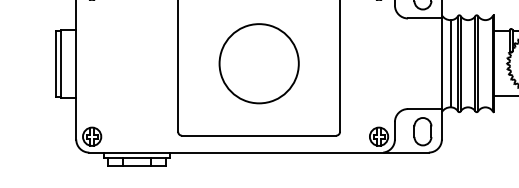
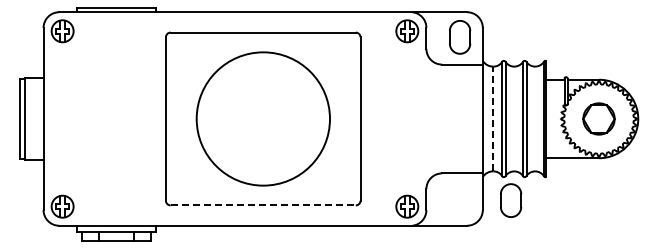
circle: (258, 63) -> (262, 118), size x1.4
line: (450, 63) -> (493, 118), solid -> dashed
part: (423, 131) -> (511, 200), moved
line: (259, 135) -> (263, 205), solid -> dashed

